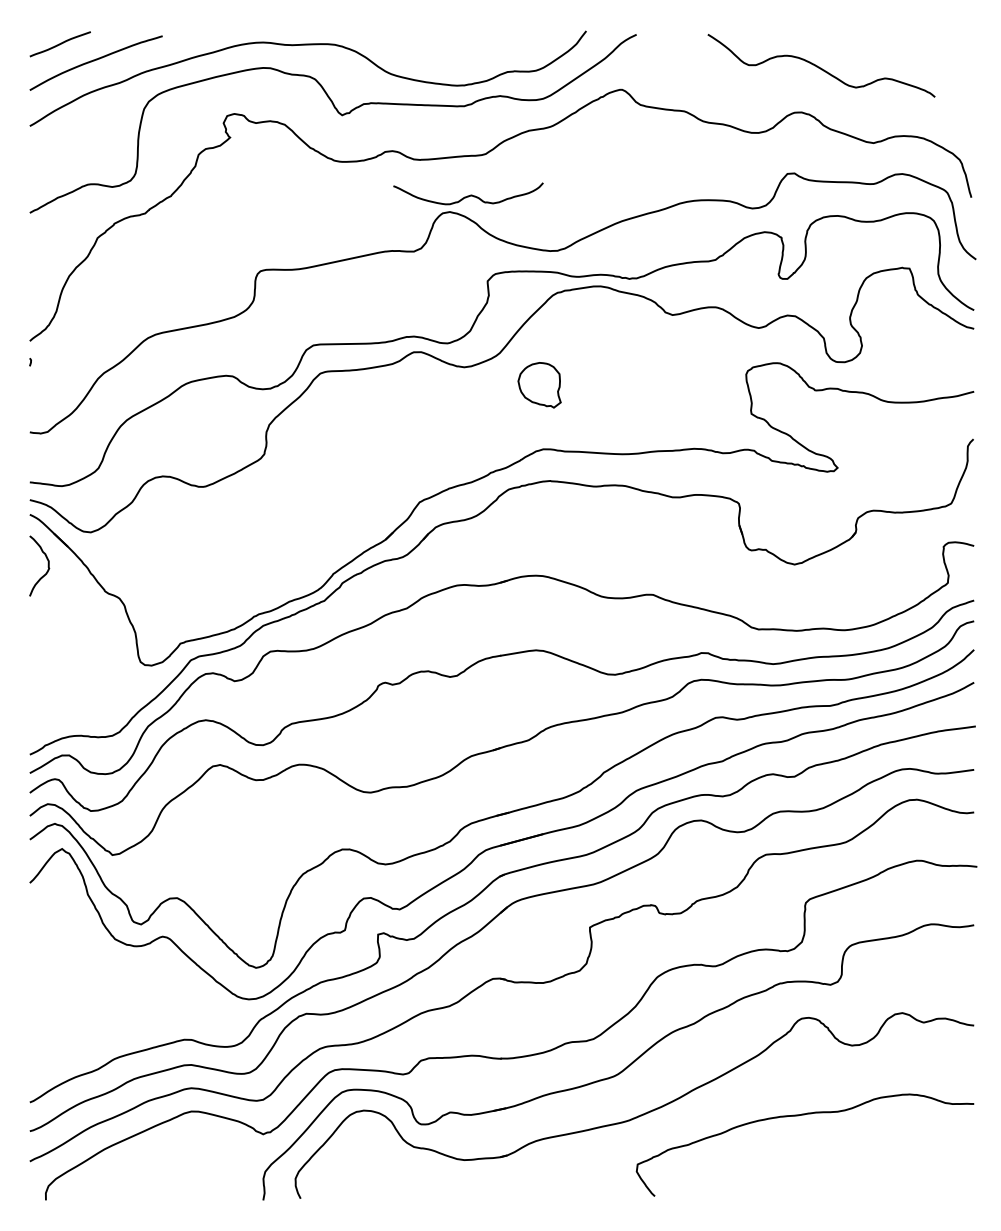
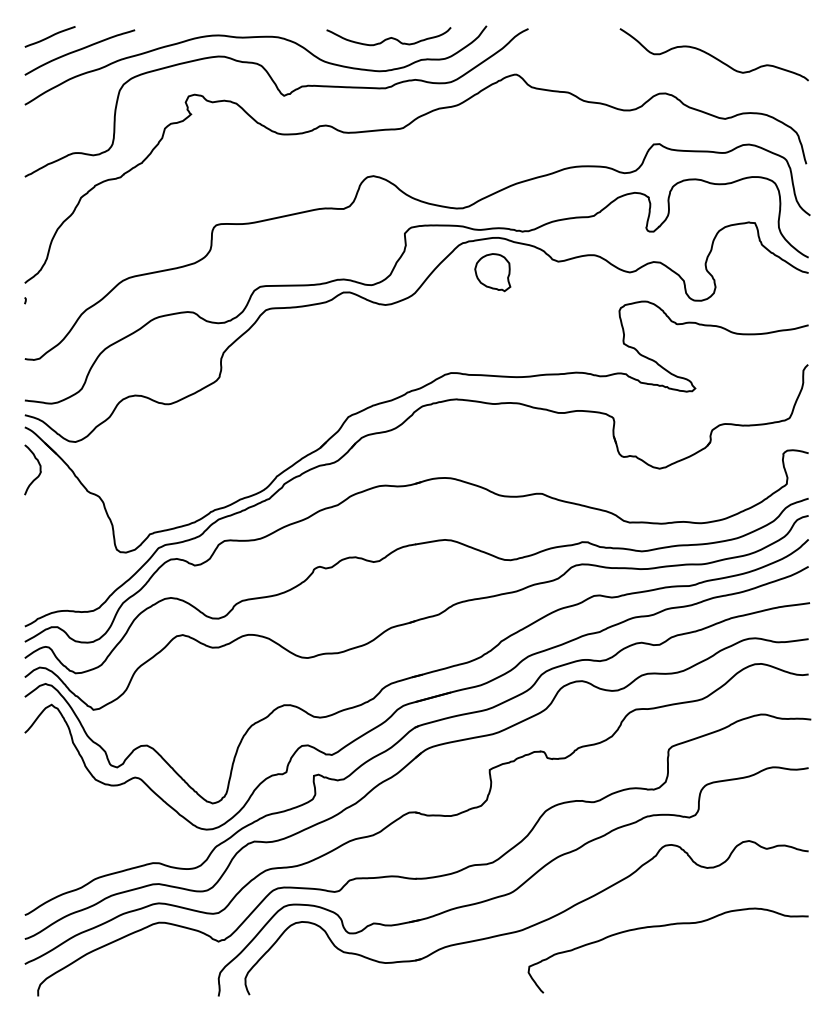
curve: (819, 66) -> (712, 55), moved
curve: (468, 195) -> (388, 37), moved
part: (539, 385) -> (492, 272), moved

